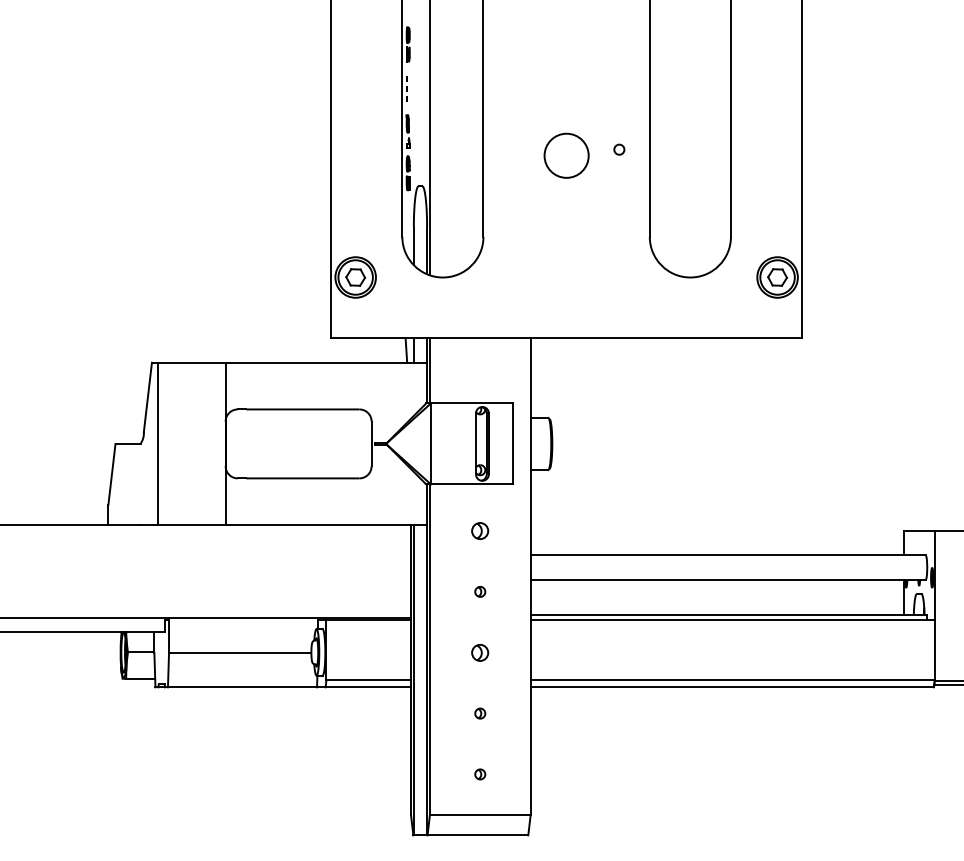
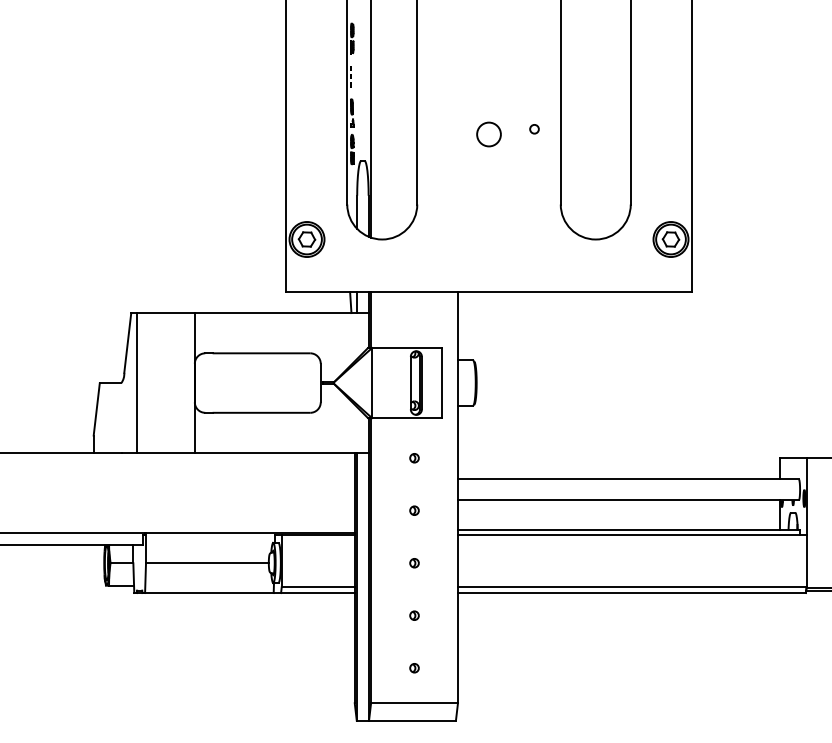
circle: (566, 155) -> (488, 134), size x0.62
part: (480, 530) -> (414, 457), size x0.62
part: (480, 652) -> (414, 563), size x0.62

